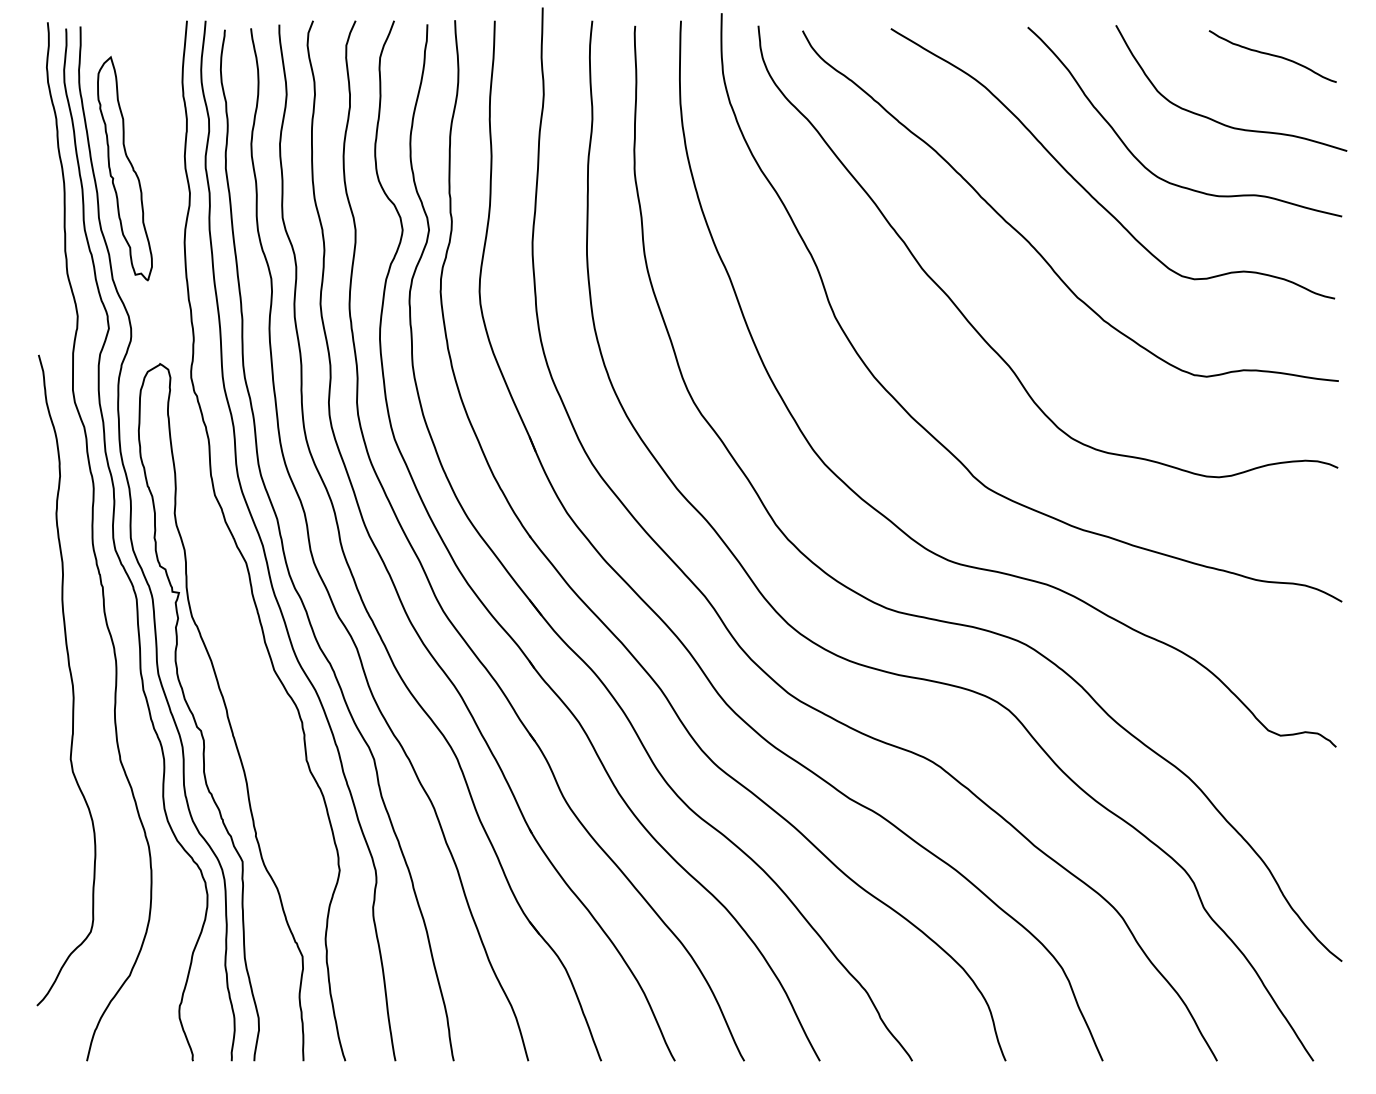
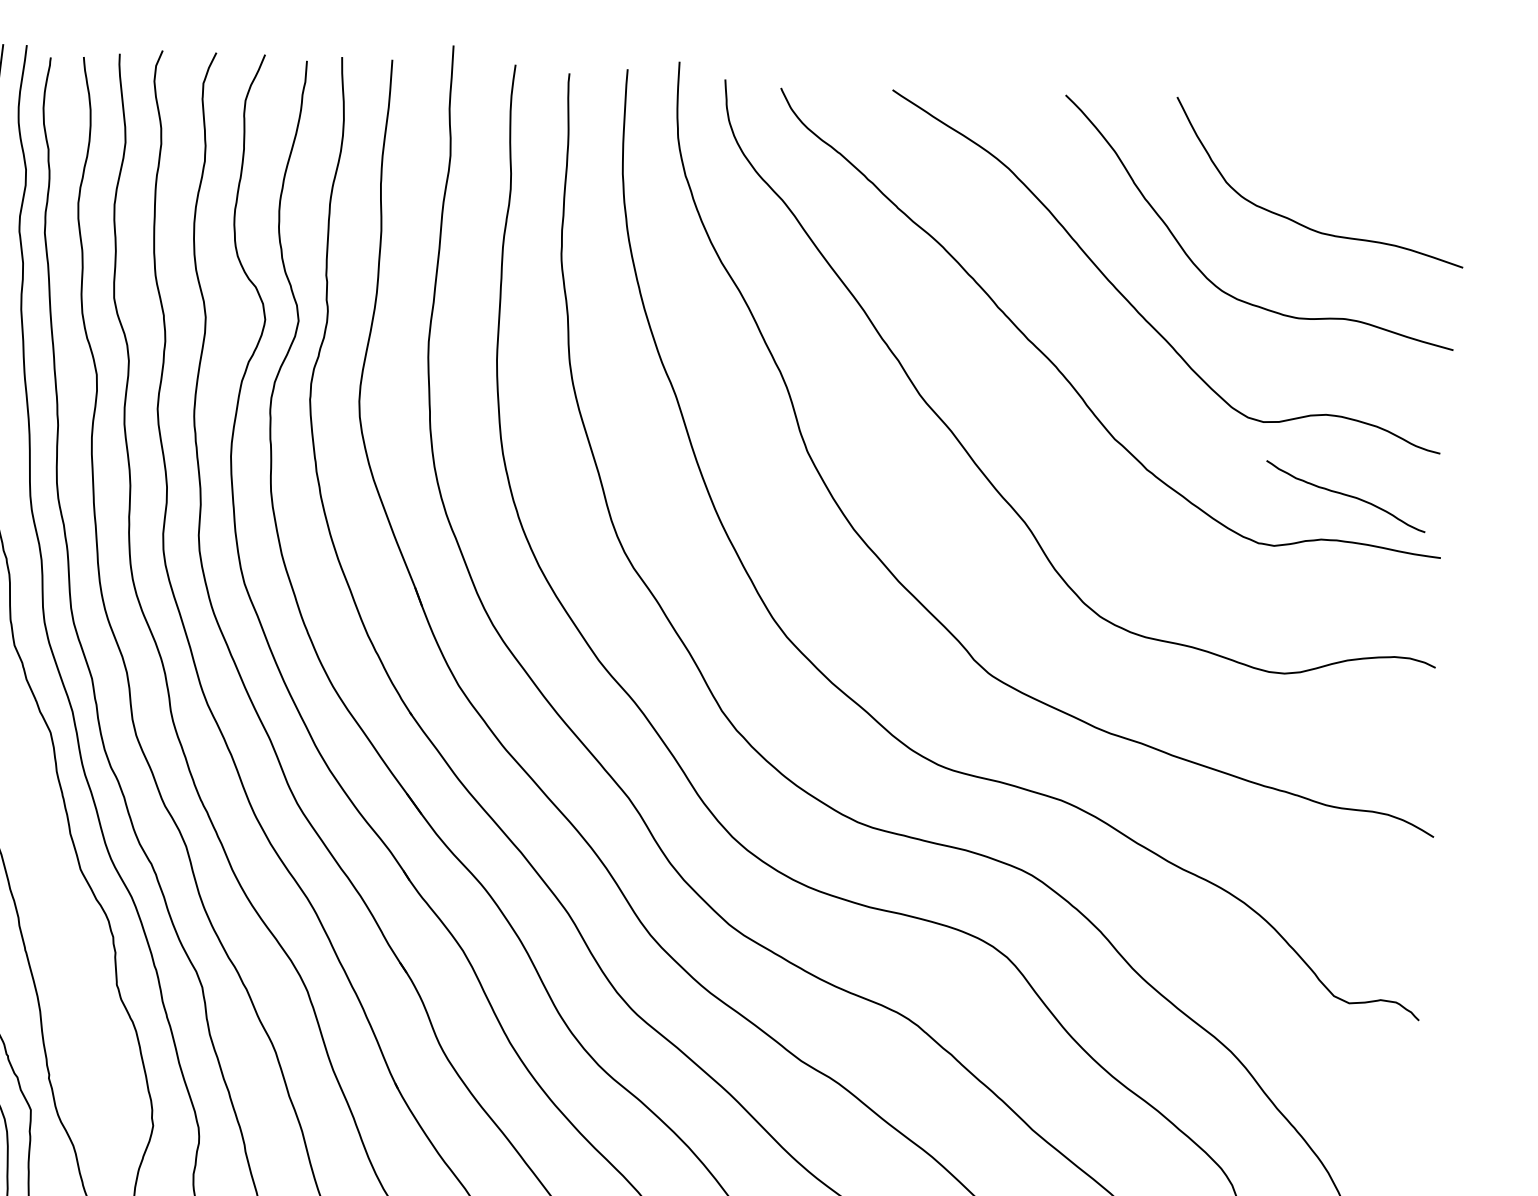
curve: (1272, 56) -> (1345, 496), moved

